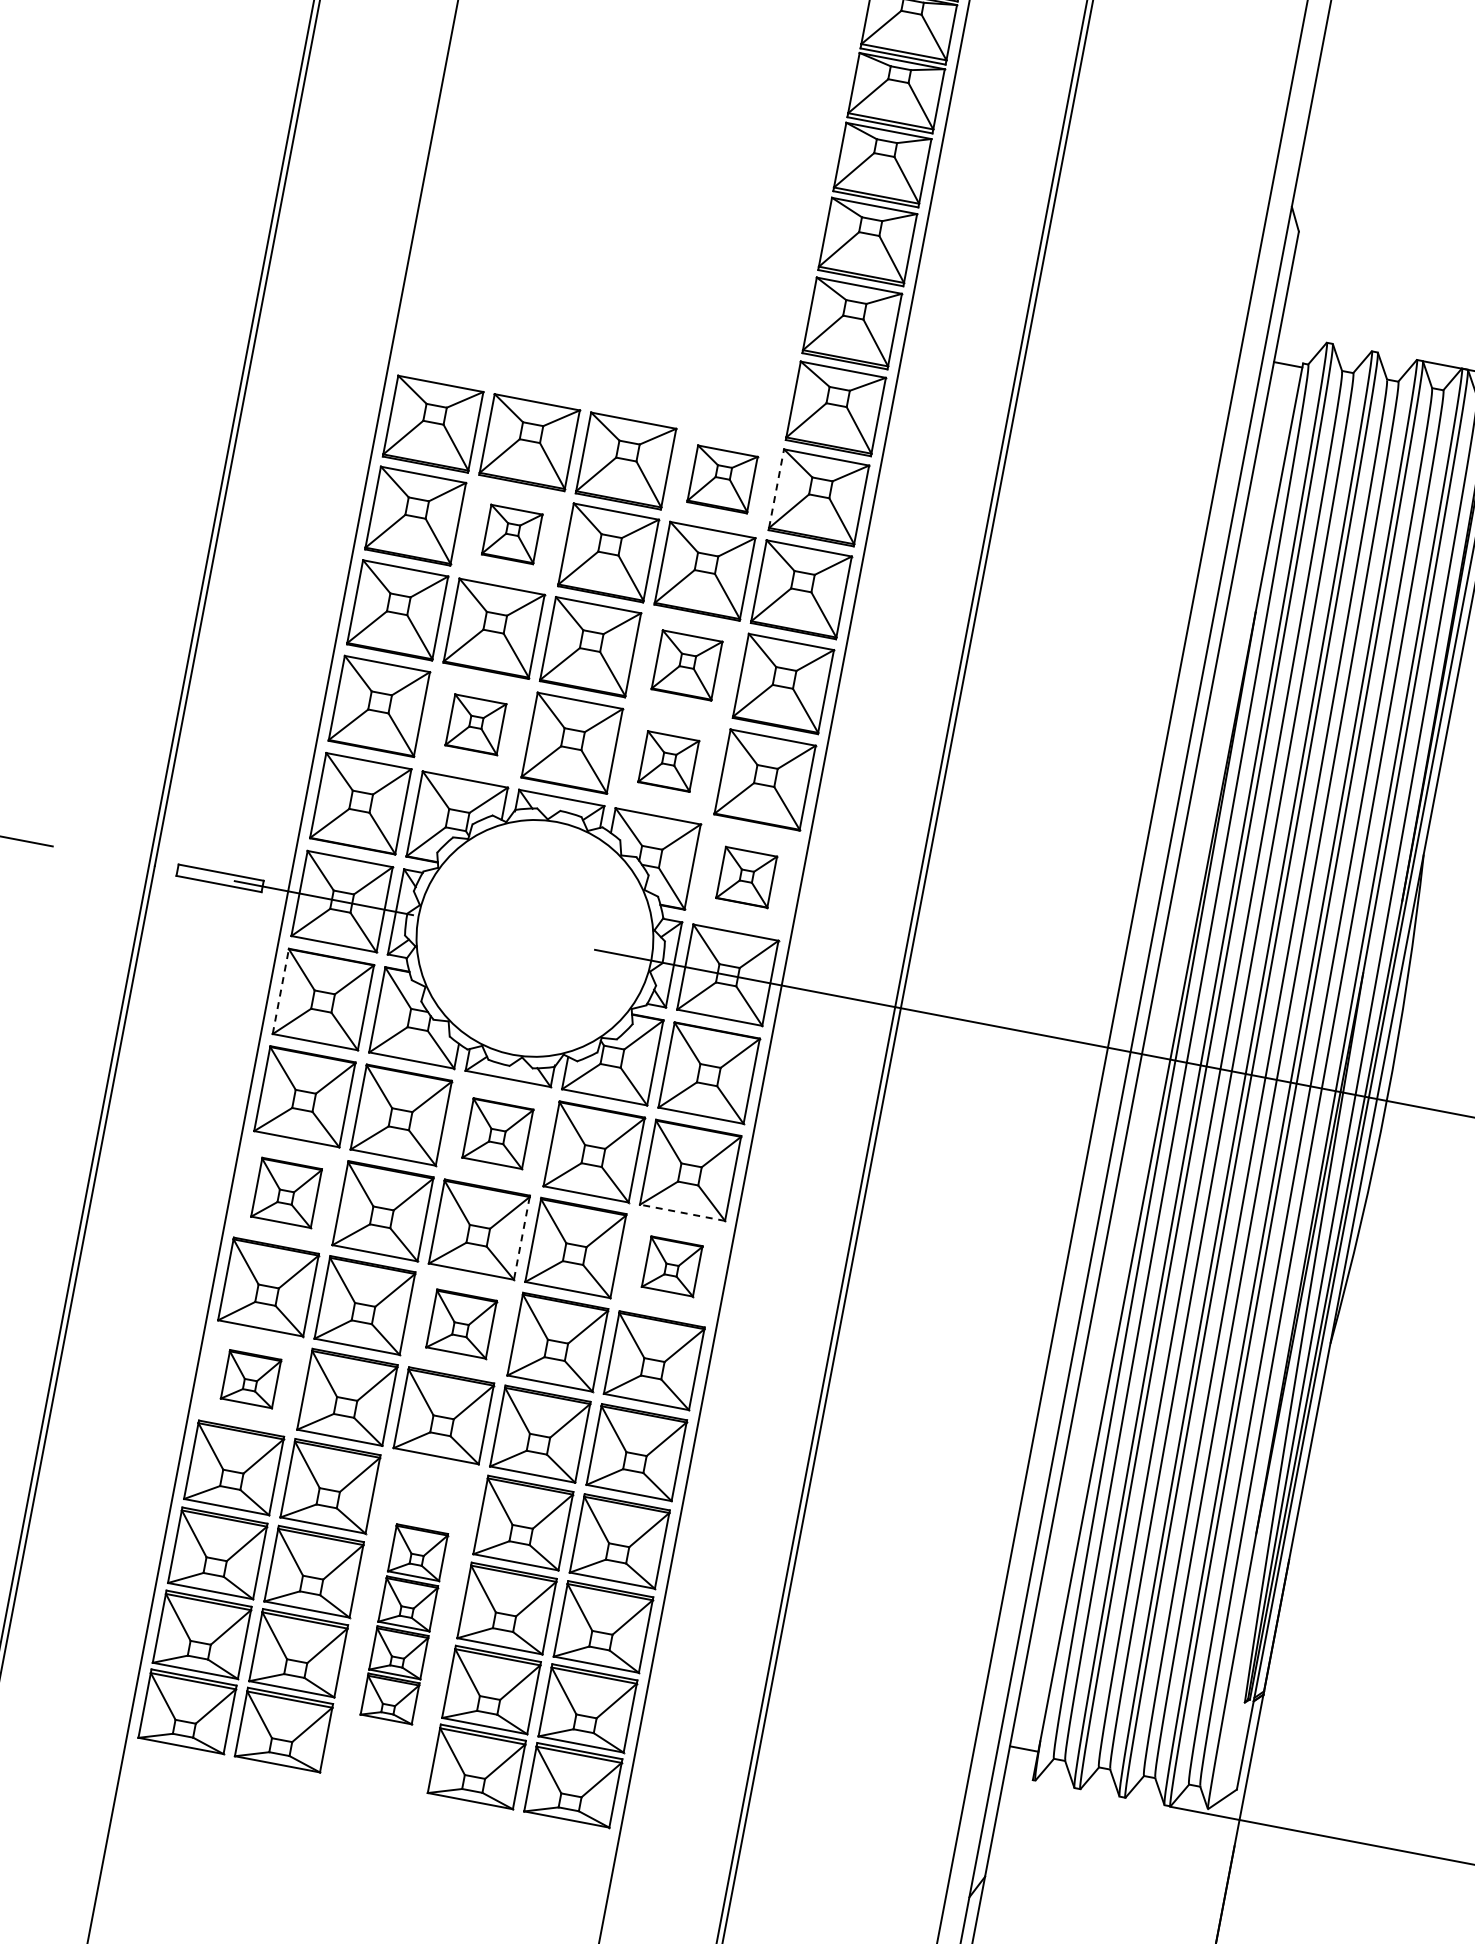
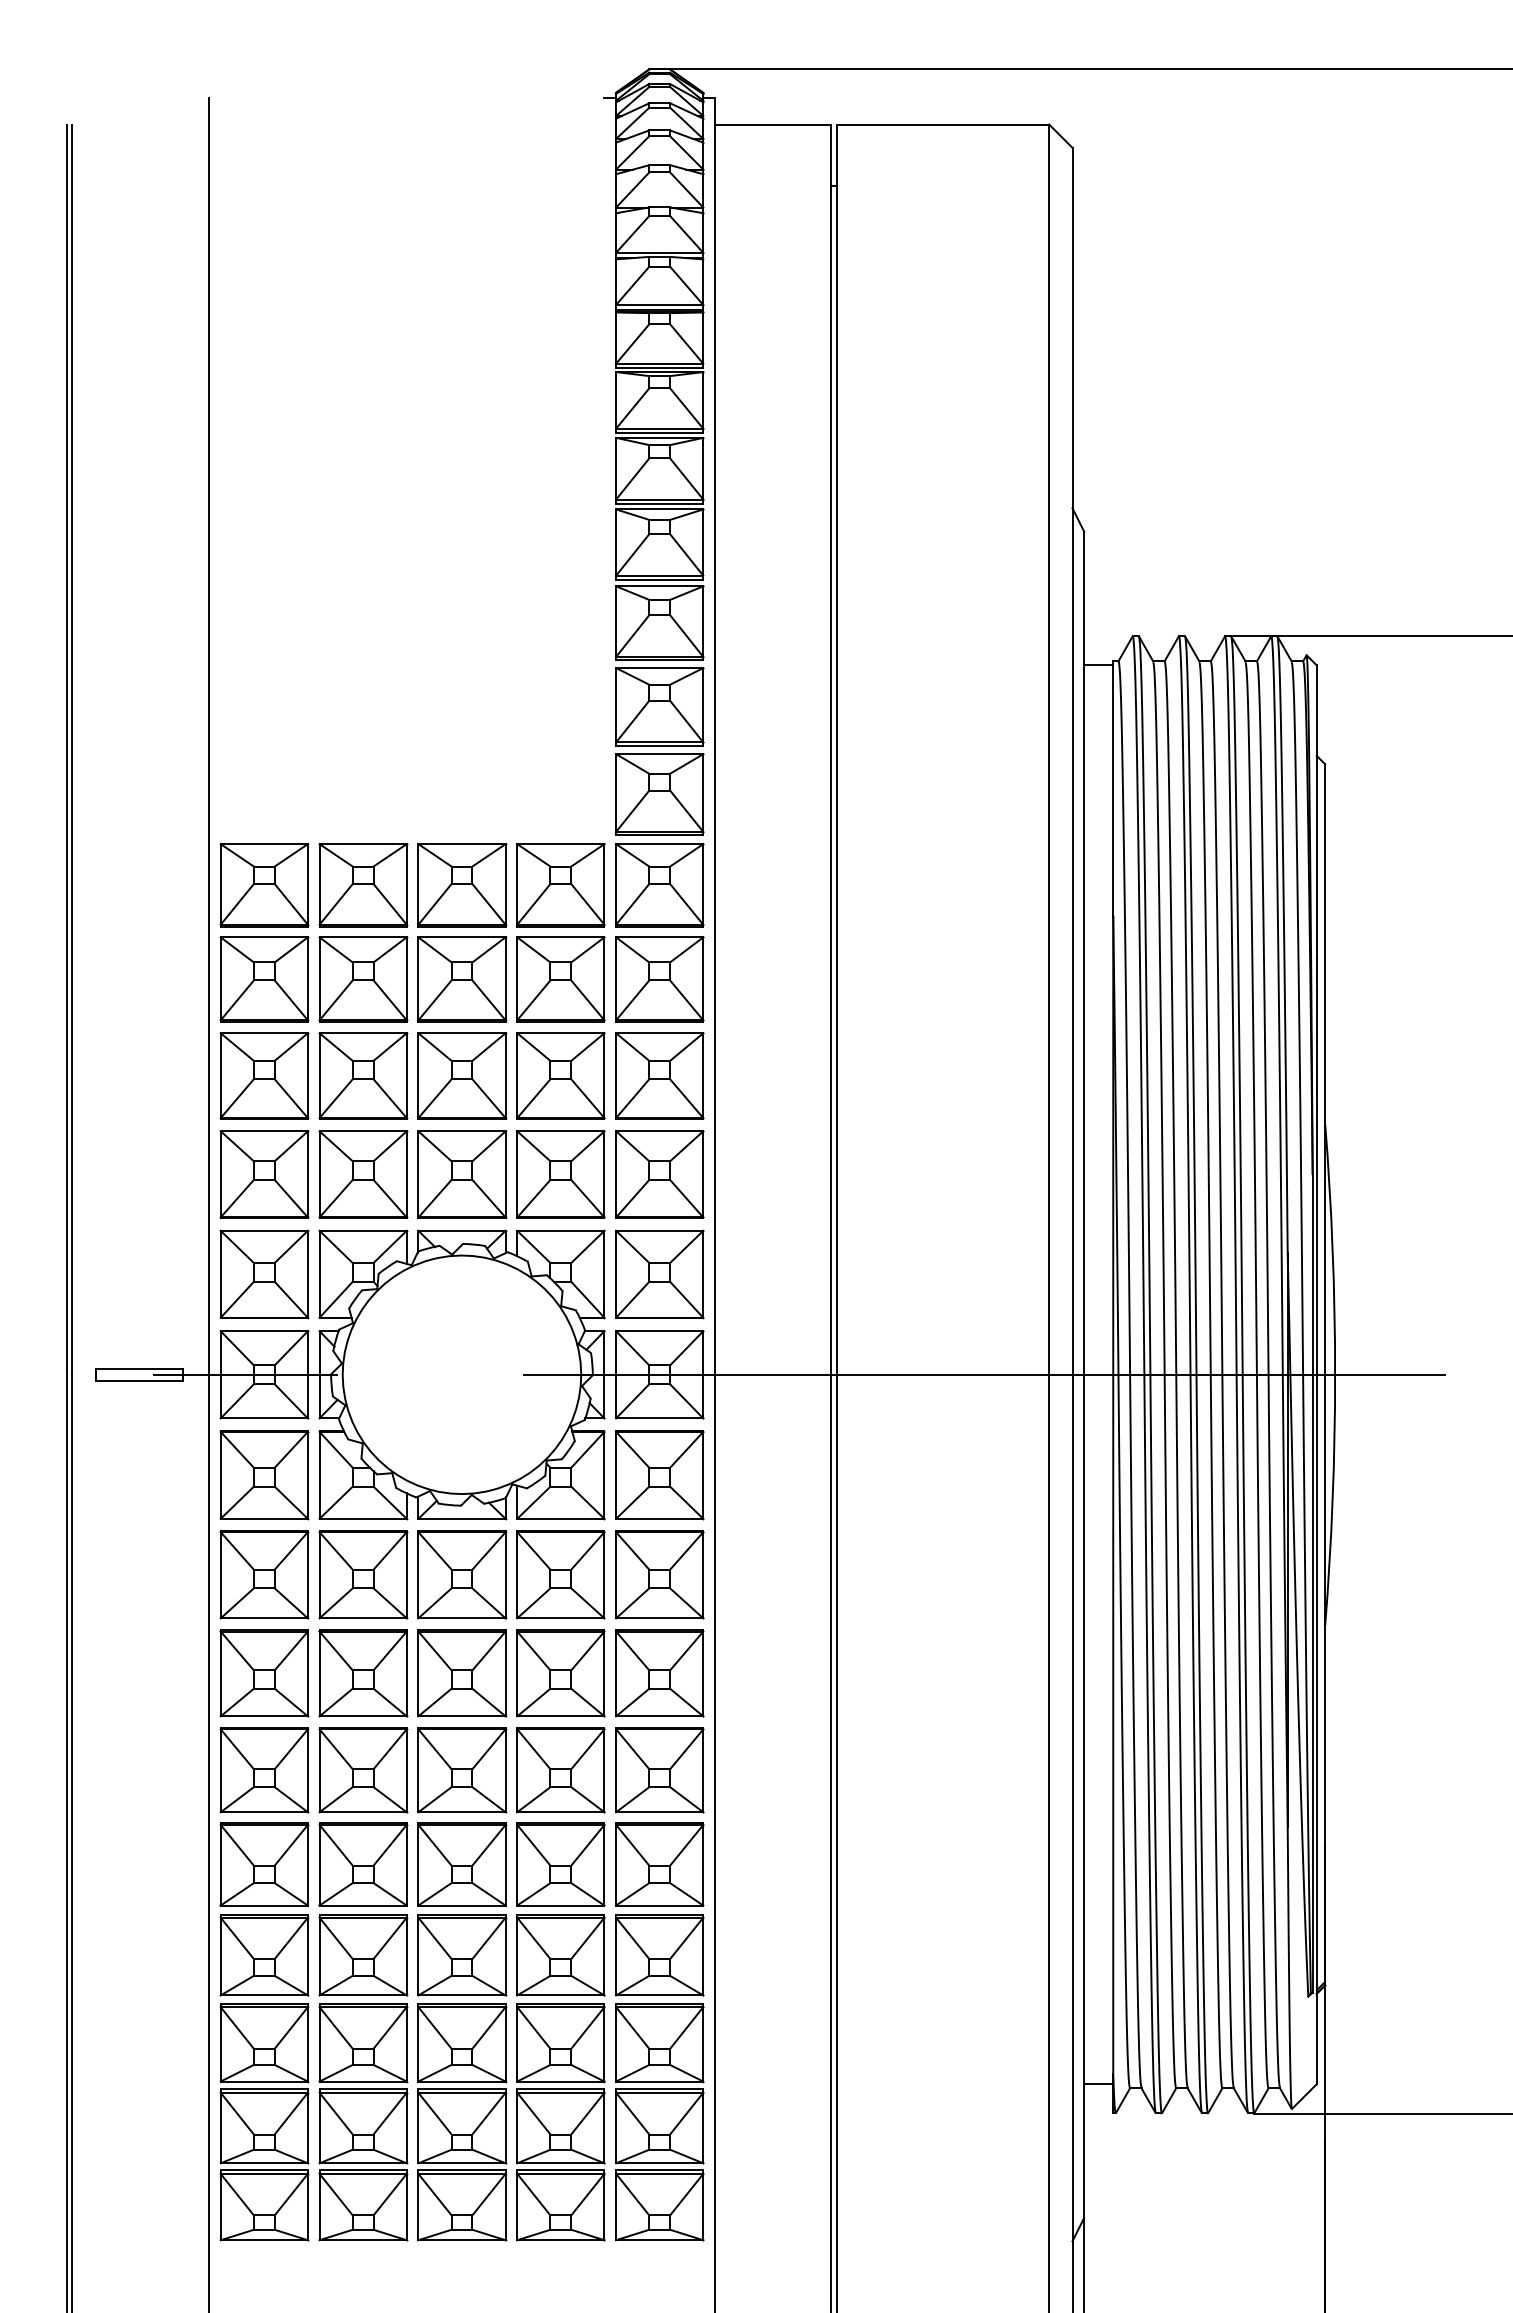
part: (722, 479) -> (560, 885), size x1.43
line: (777, 487) -> (616, 883), dashed -> solid
part: (512, 534) -> (363, 979), size x1.67
part: (686, 664) -> (560, 1075), size x1.43
part: (476, 724) -> (363, 1174), size x1.67
part: (668, 761) -> (560, 1174), size x1.67
part: (746, 877) -> (659, 1274), size x1.67
line: (280, 990) -> (220, 1474), dashed -> solid
part: (498, 1133) -> (462, 1574), size x1.43
part: (286, 1193) -> (264, 1673), size x1.43
line: (682, 1212) -> (659, 1618), dashed -> solid
line: (521, 1238) -> (505, 1674), dashed -> solid
part: (672, 1266) -> (659, 1673), size x1.67
part: (461, 1324) -> (462, 1770), size x1.43
part: (251, 1379) -> (264, 1864), size x1.67
part: (404, 1624) -> (462, 2077), size x1.67

